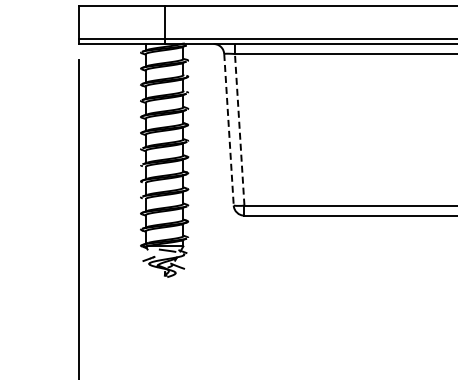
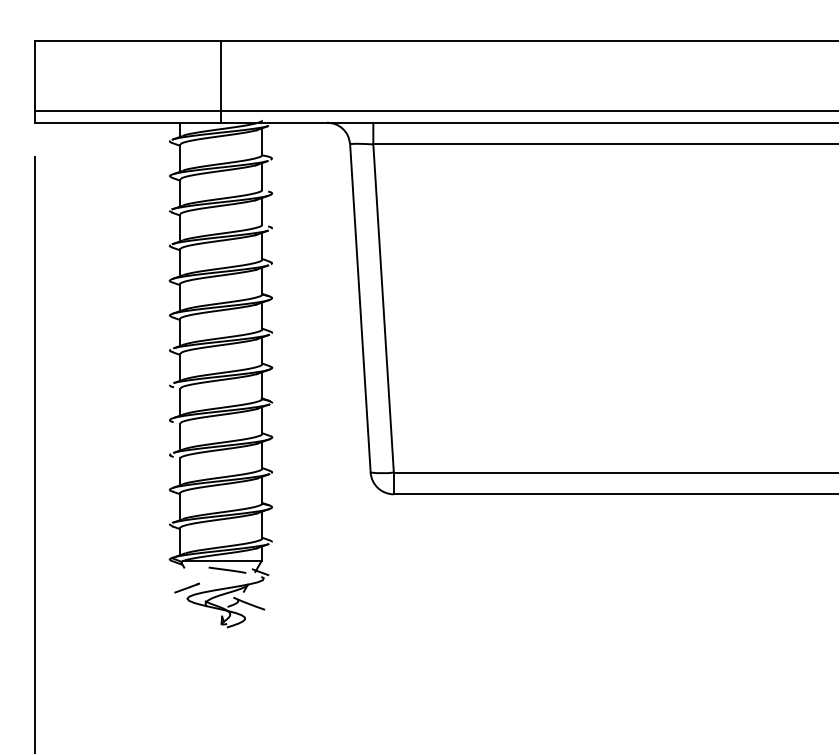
line: (229, 129) -> (361, 307), dashed -> solid
line: (239, 129) -> (383, 307), dashed -> solid

